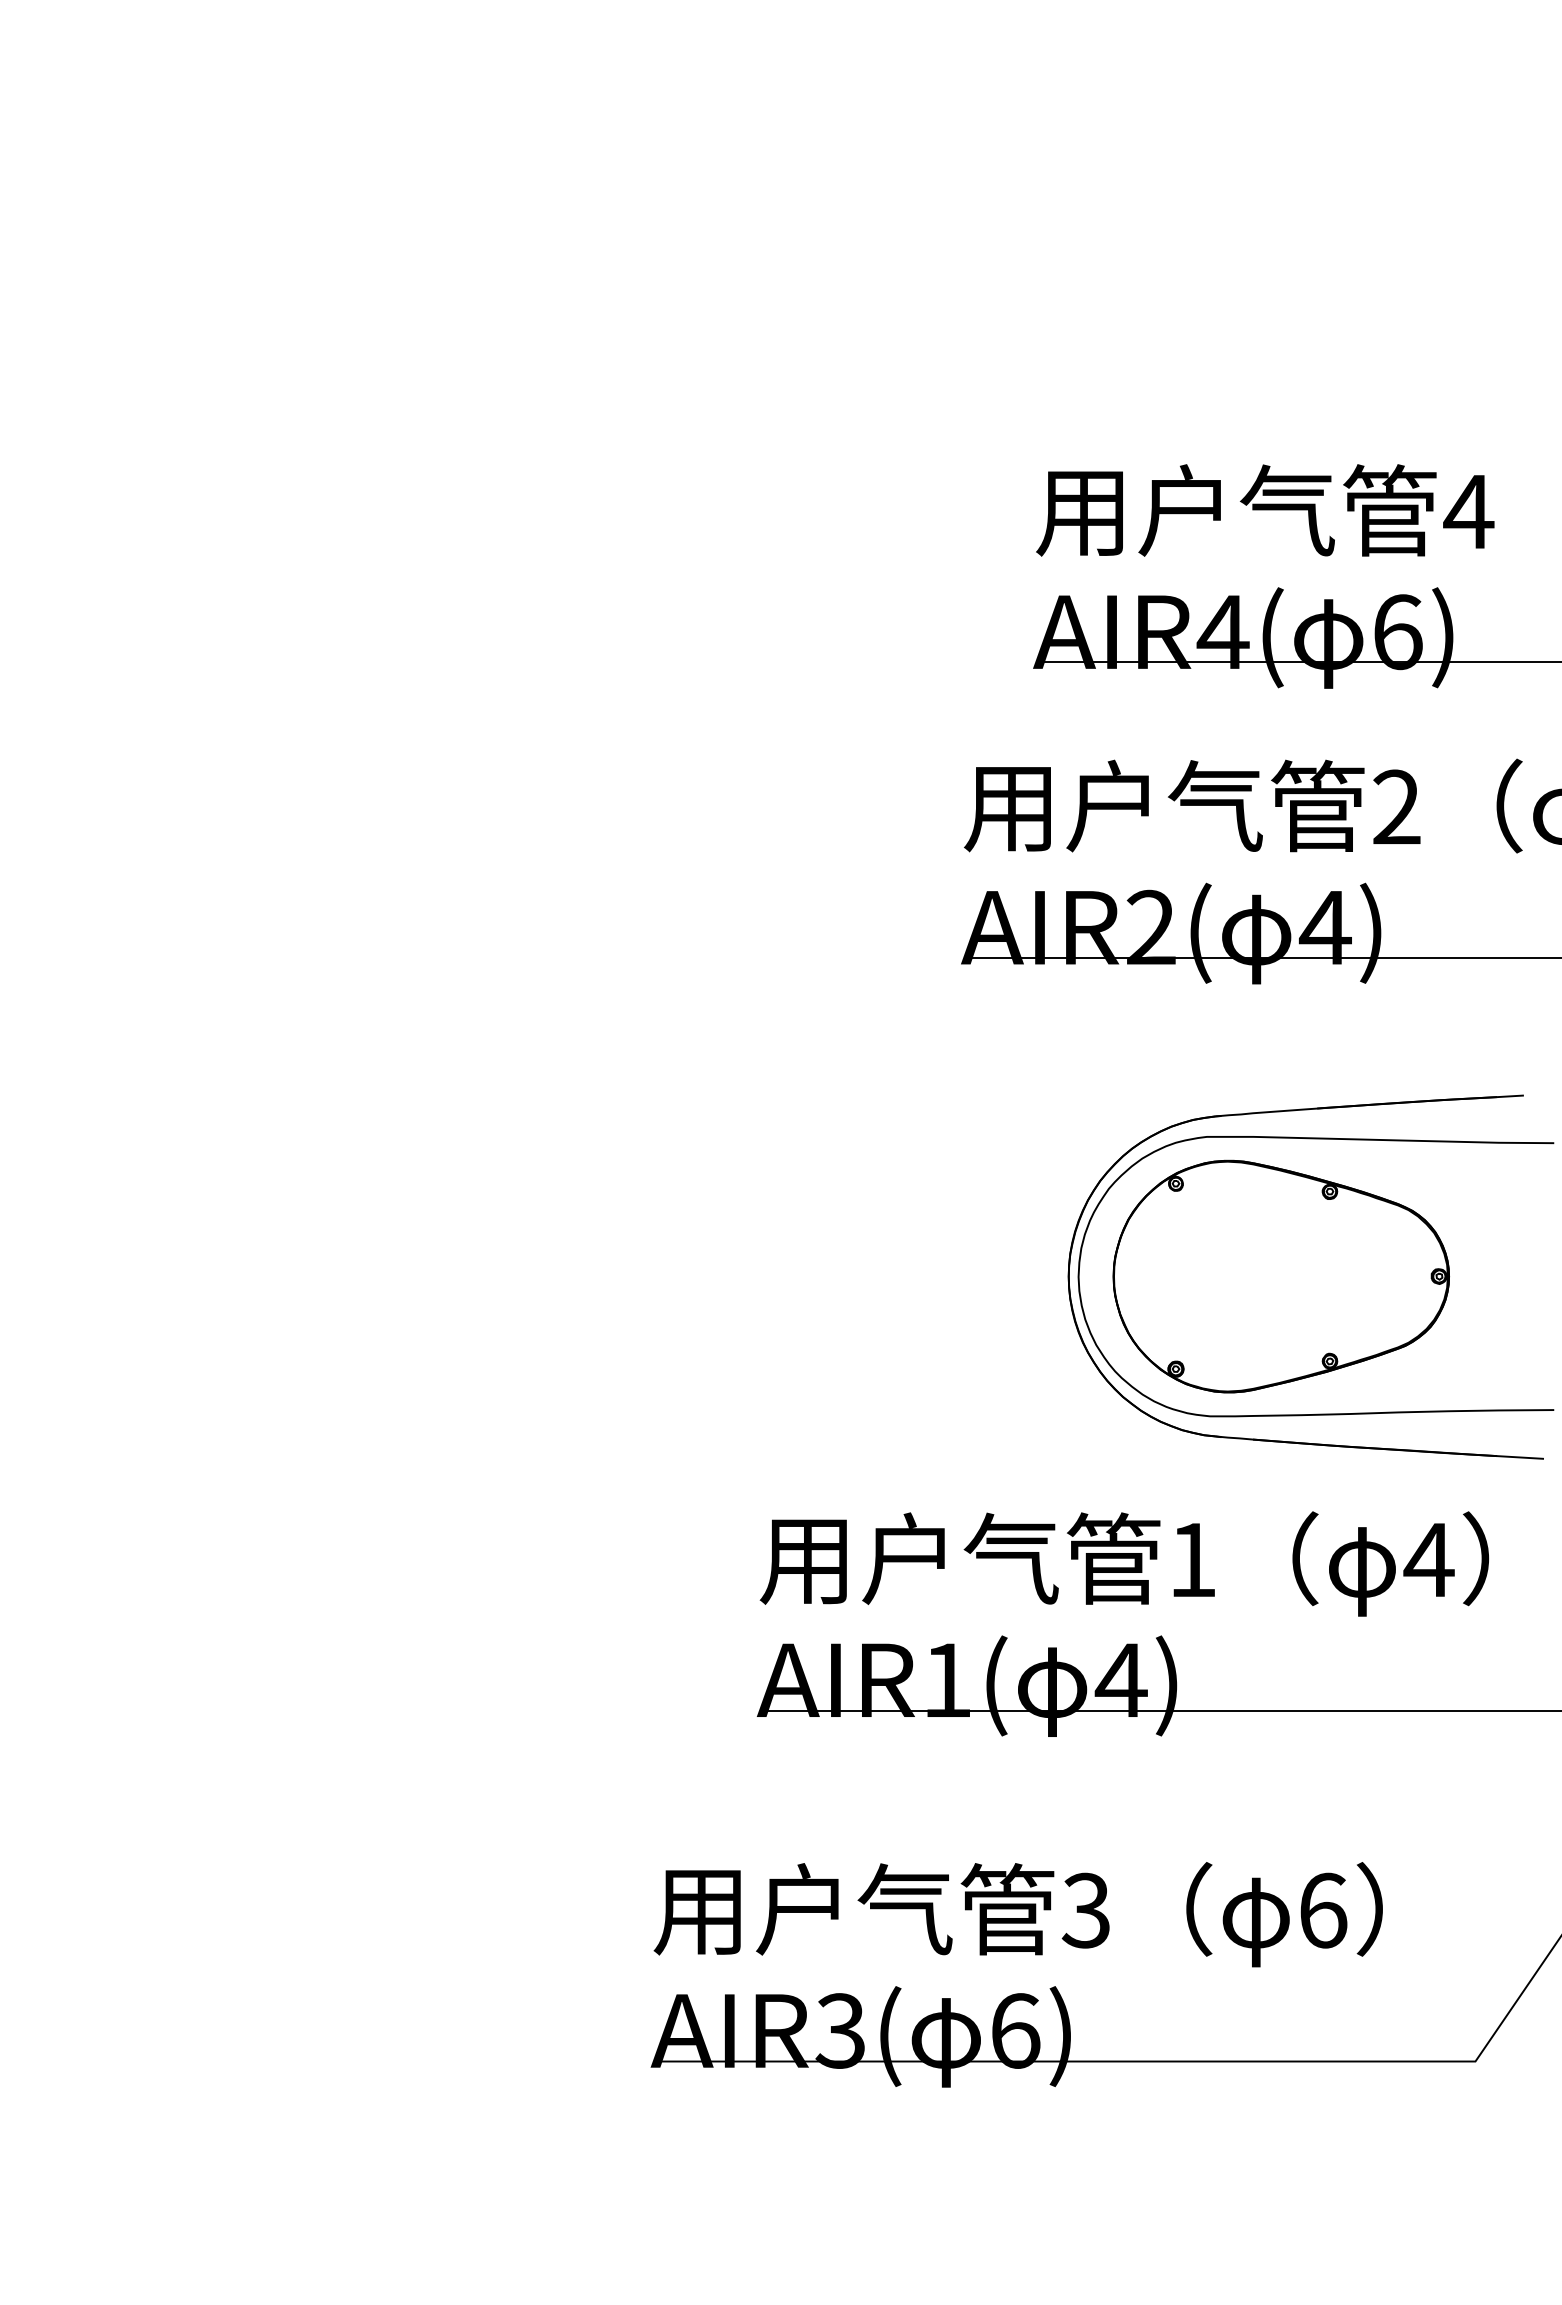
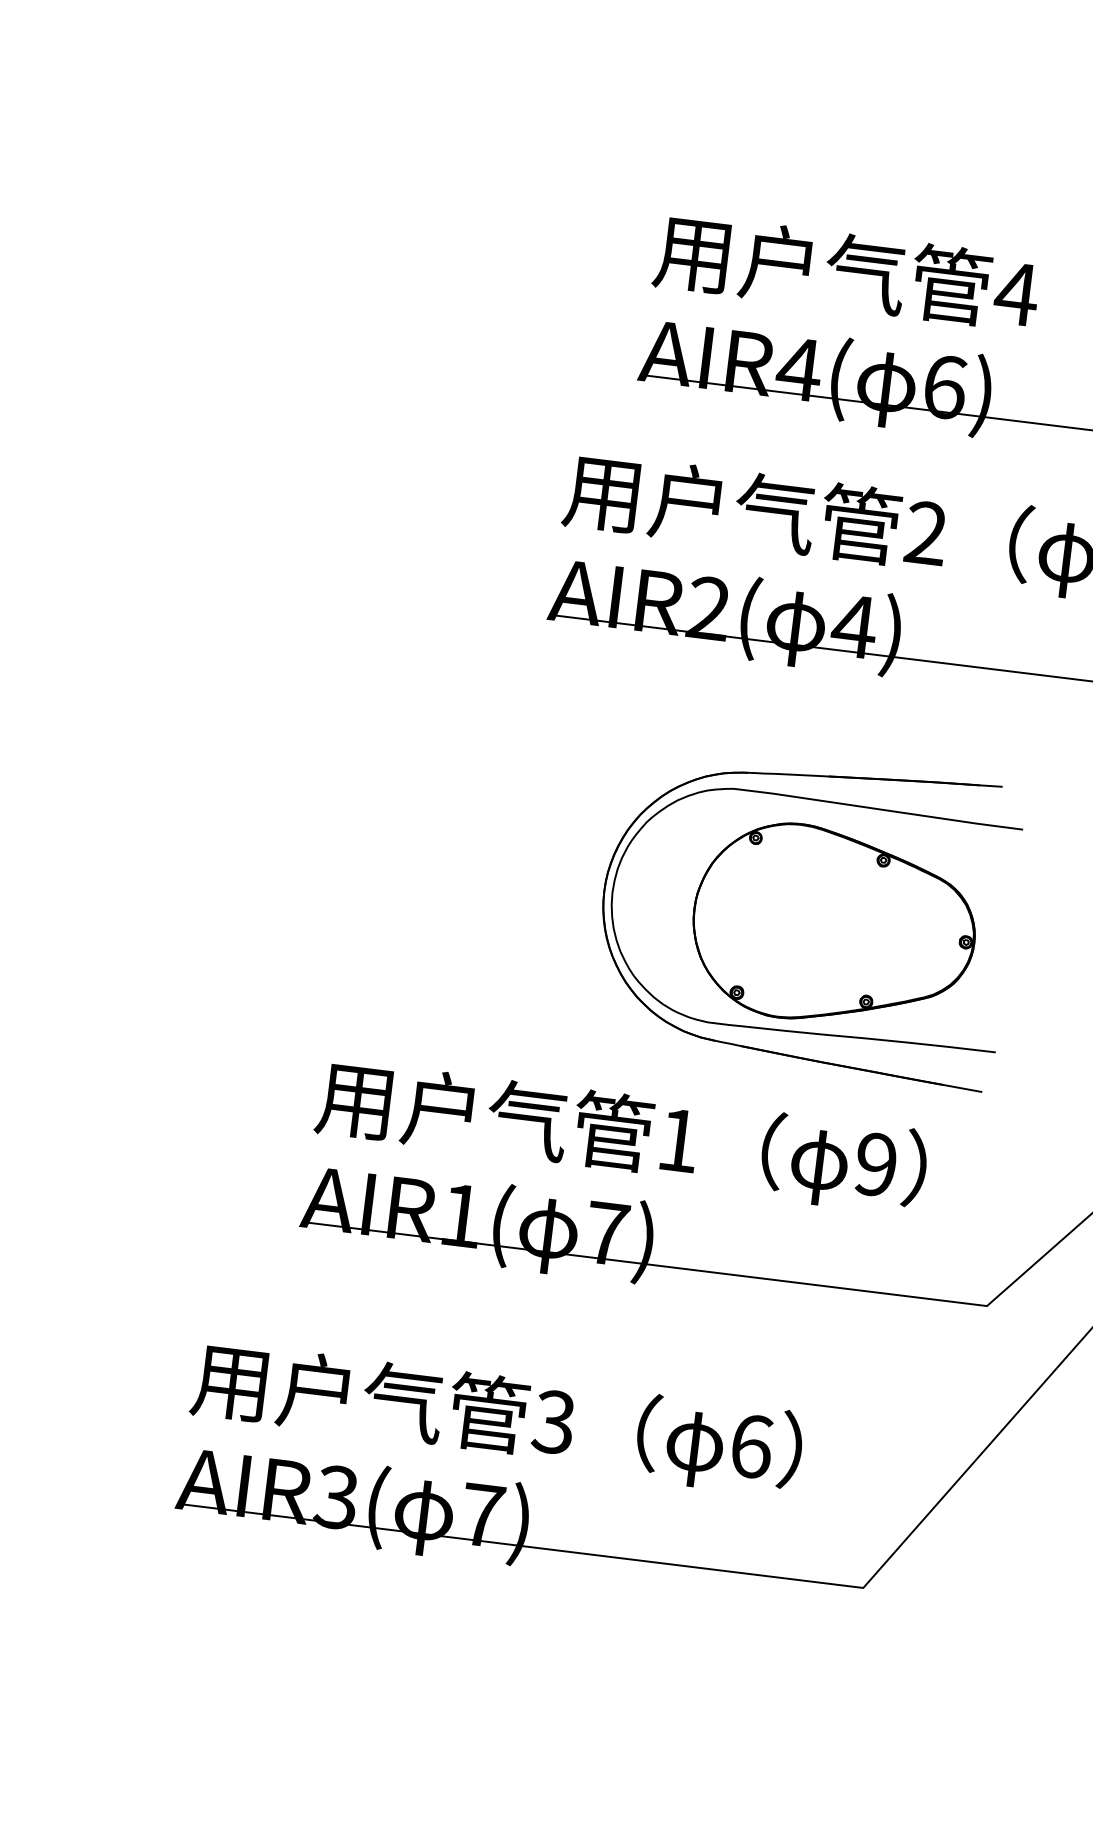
part: (1280, 1276) -> (833, 926), moved
text: (1428, 1559) -> (875, 1164), 4 -> 9
text: (1120, 1679) -> (606, 1232), 4) -> 7)
text: (1015, 2030) -> (482, 1514), 6) -> 7)

